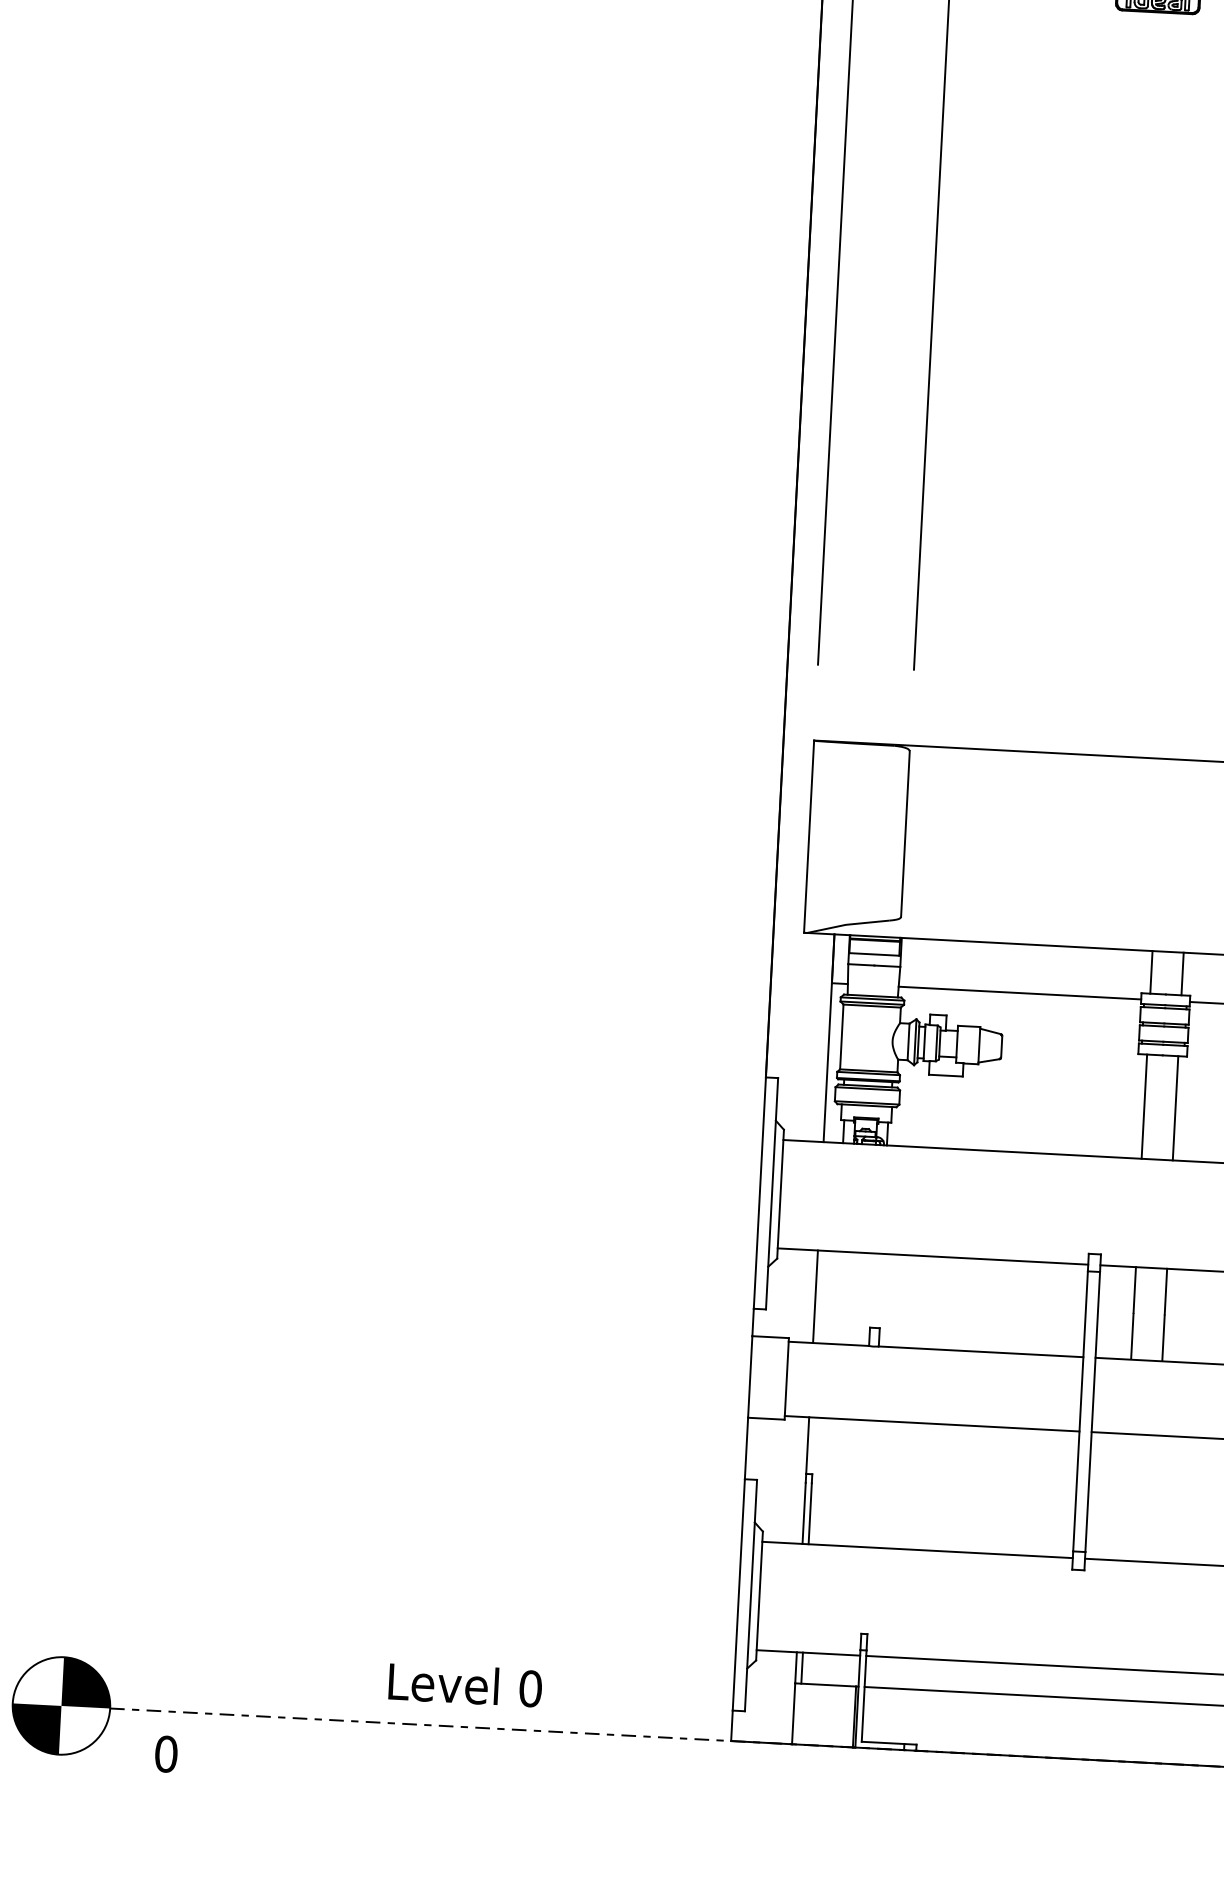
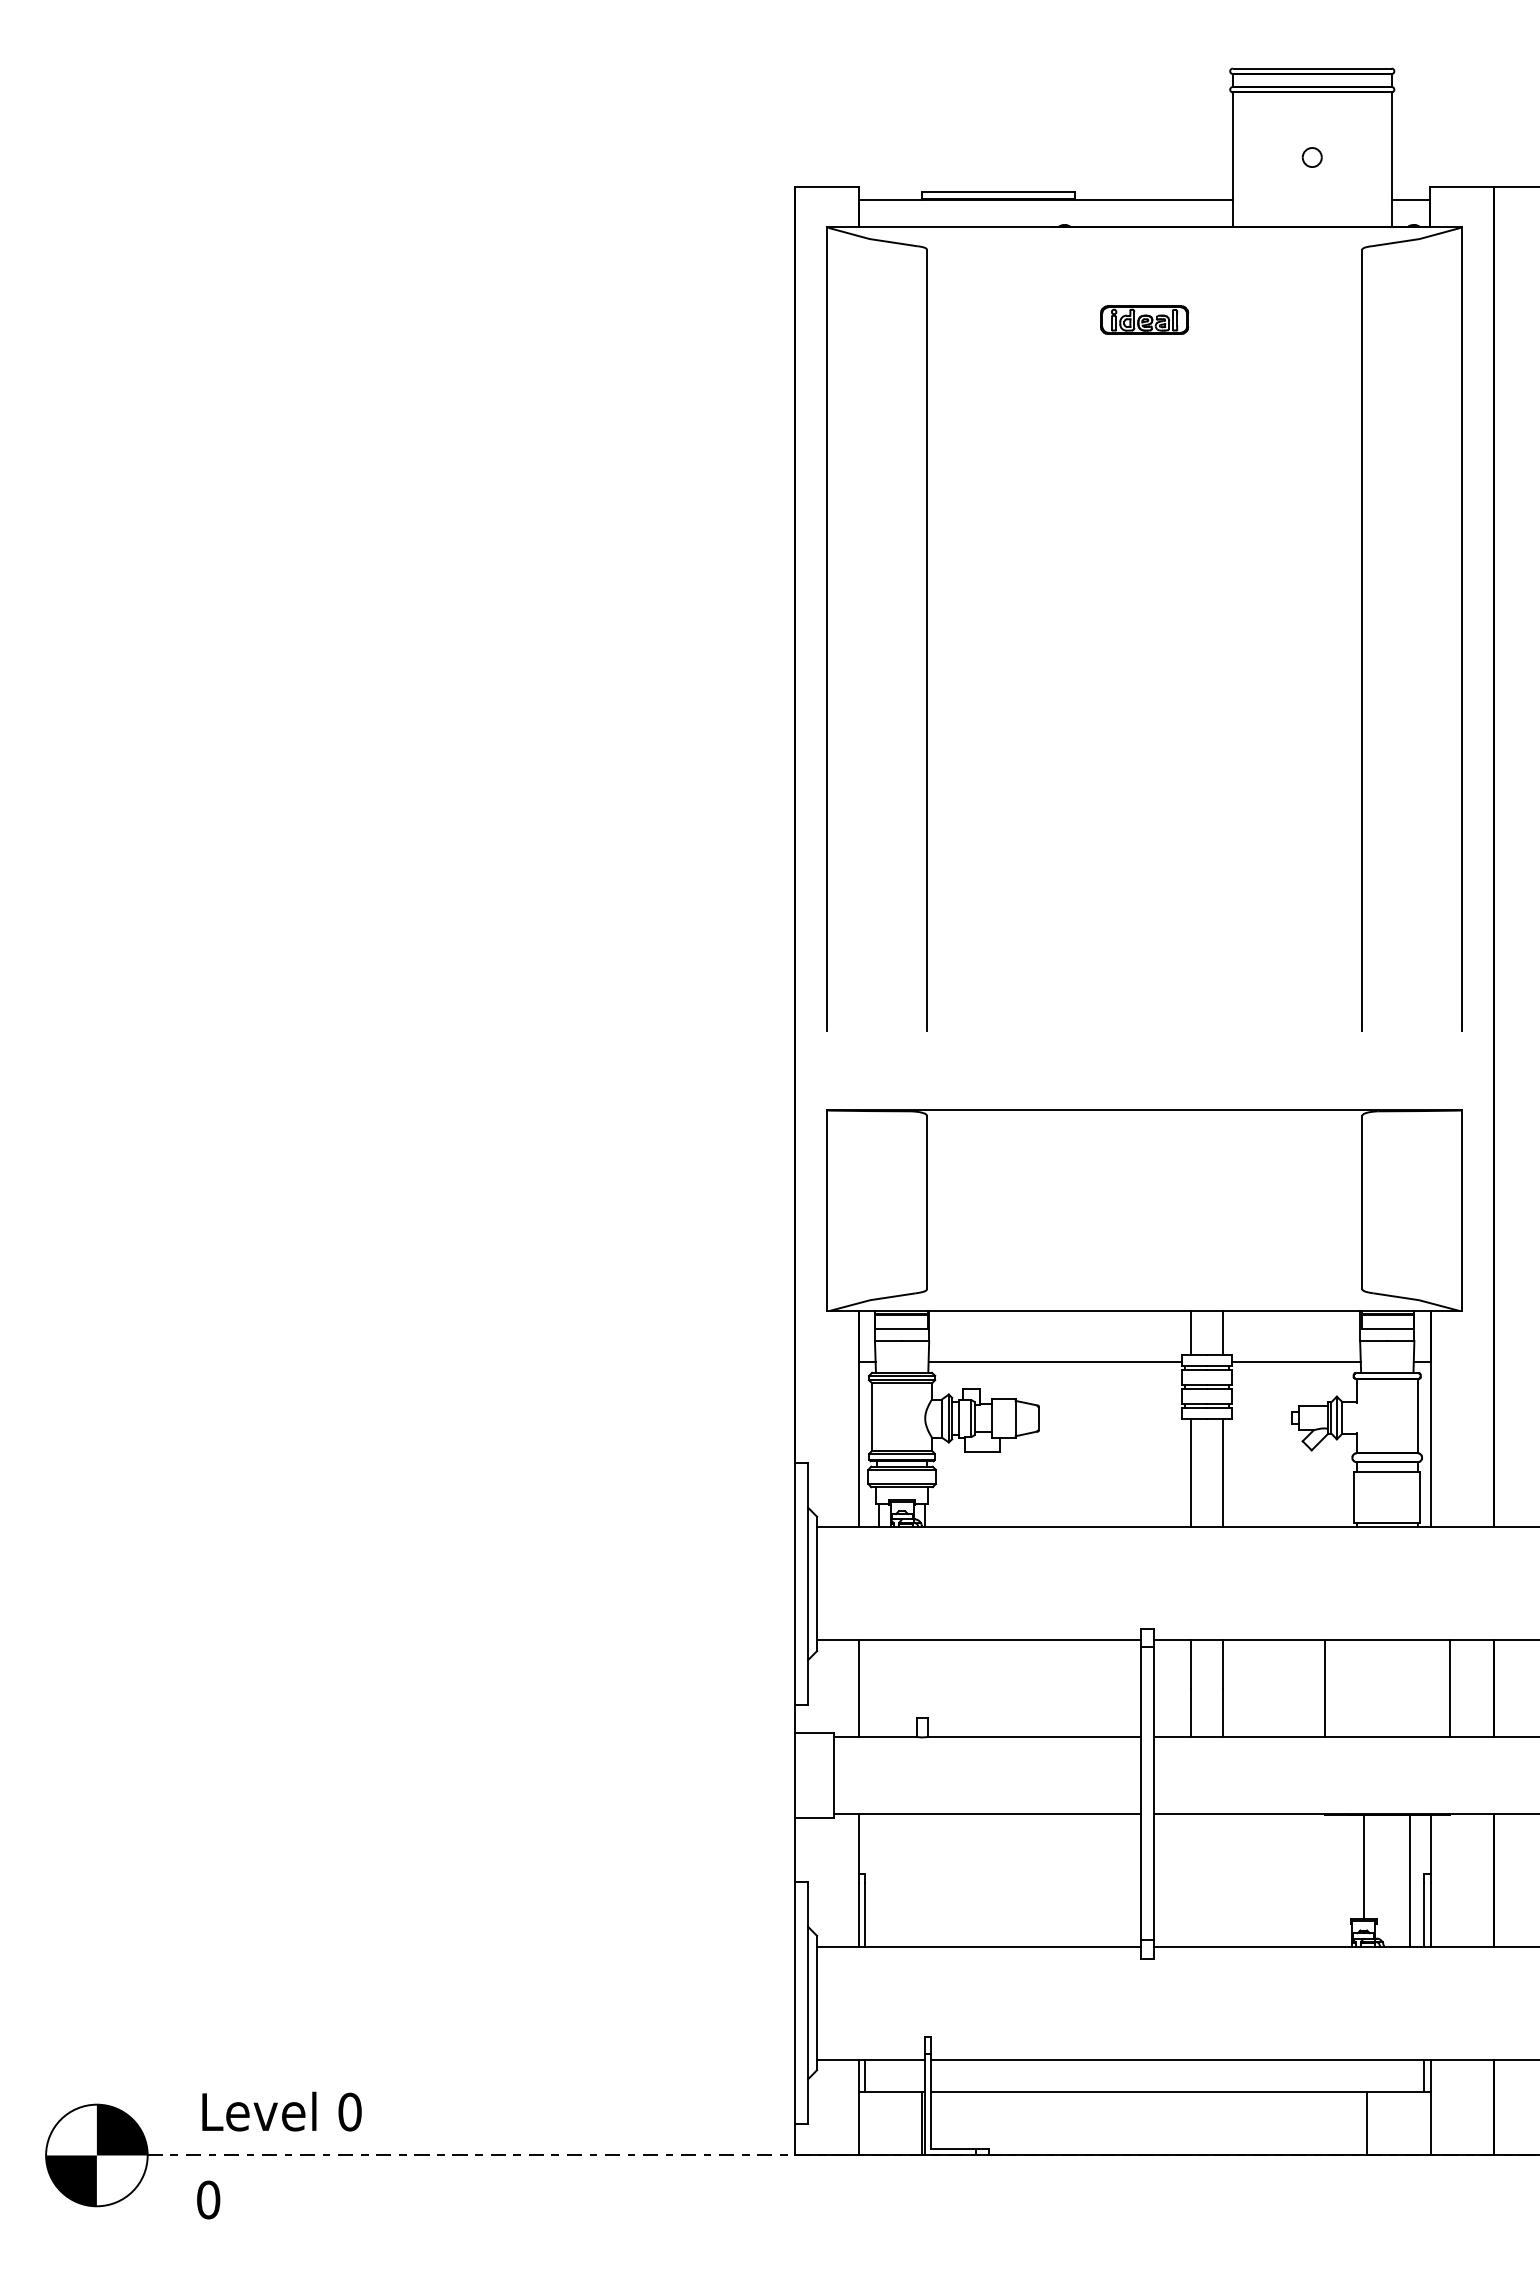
text: (464, 1684) -> (281, 2111), moved

